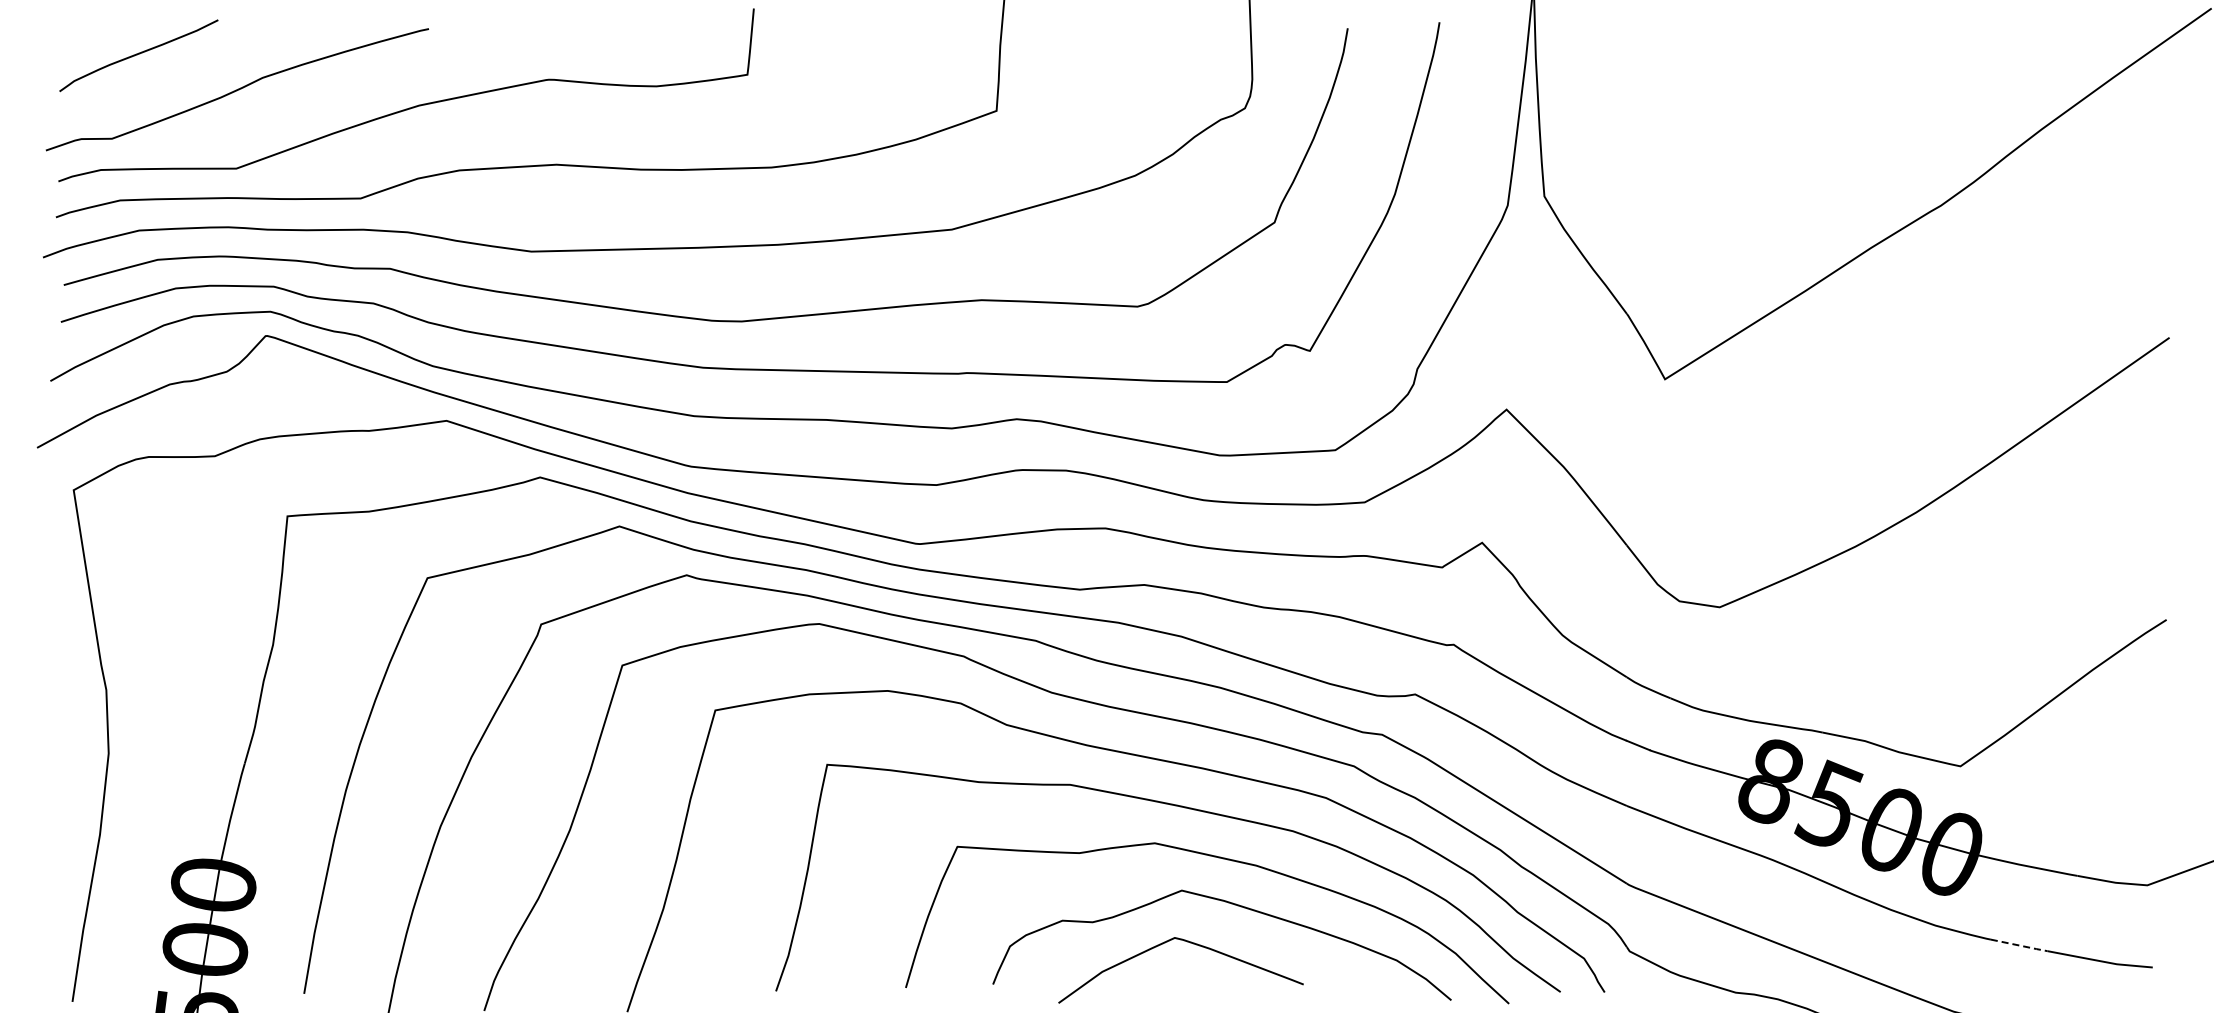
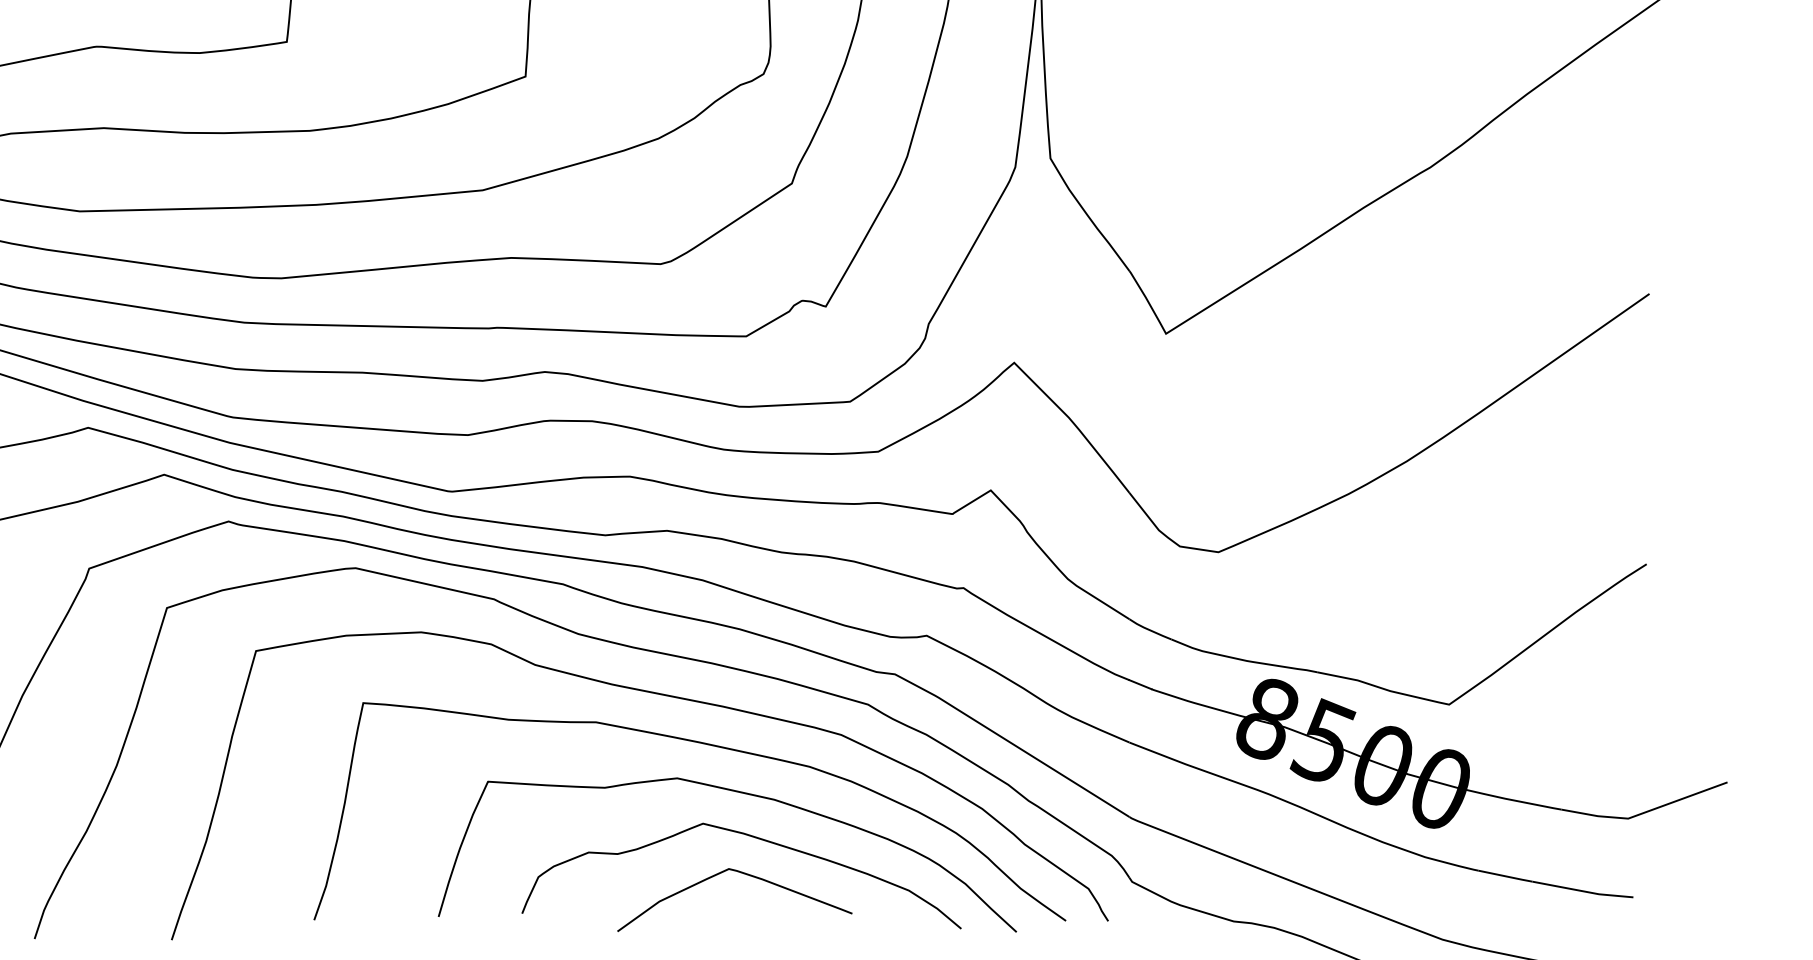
curve: (1190, 943) -> (743, 874), moved
line: (2020, 945) -> (1506, 876), dashed -> solid

